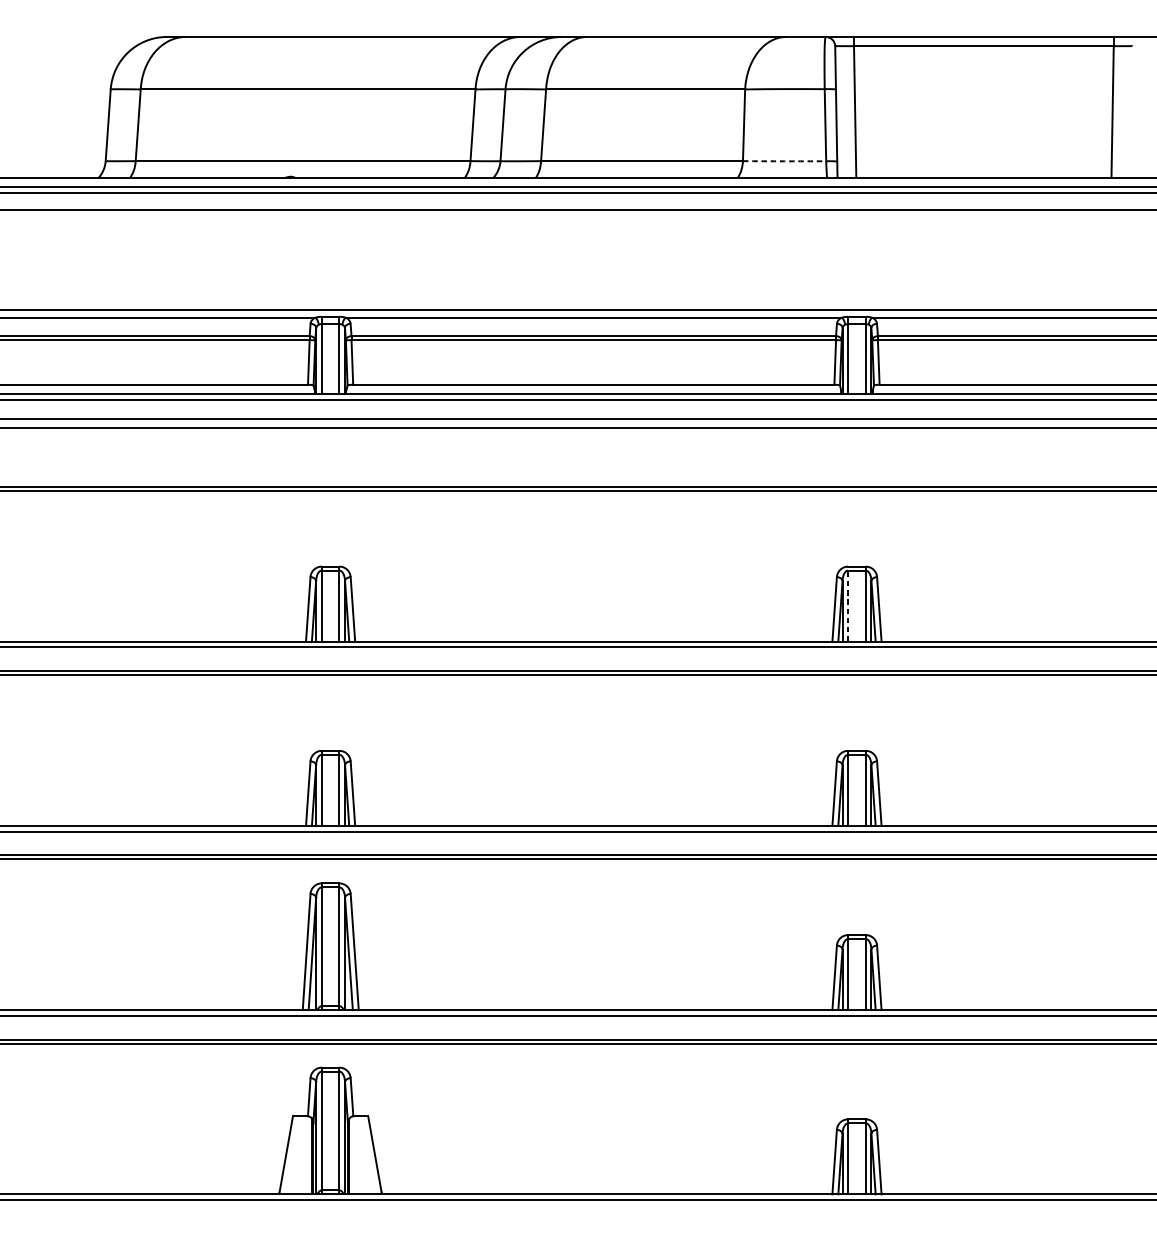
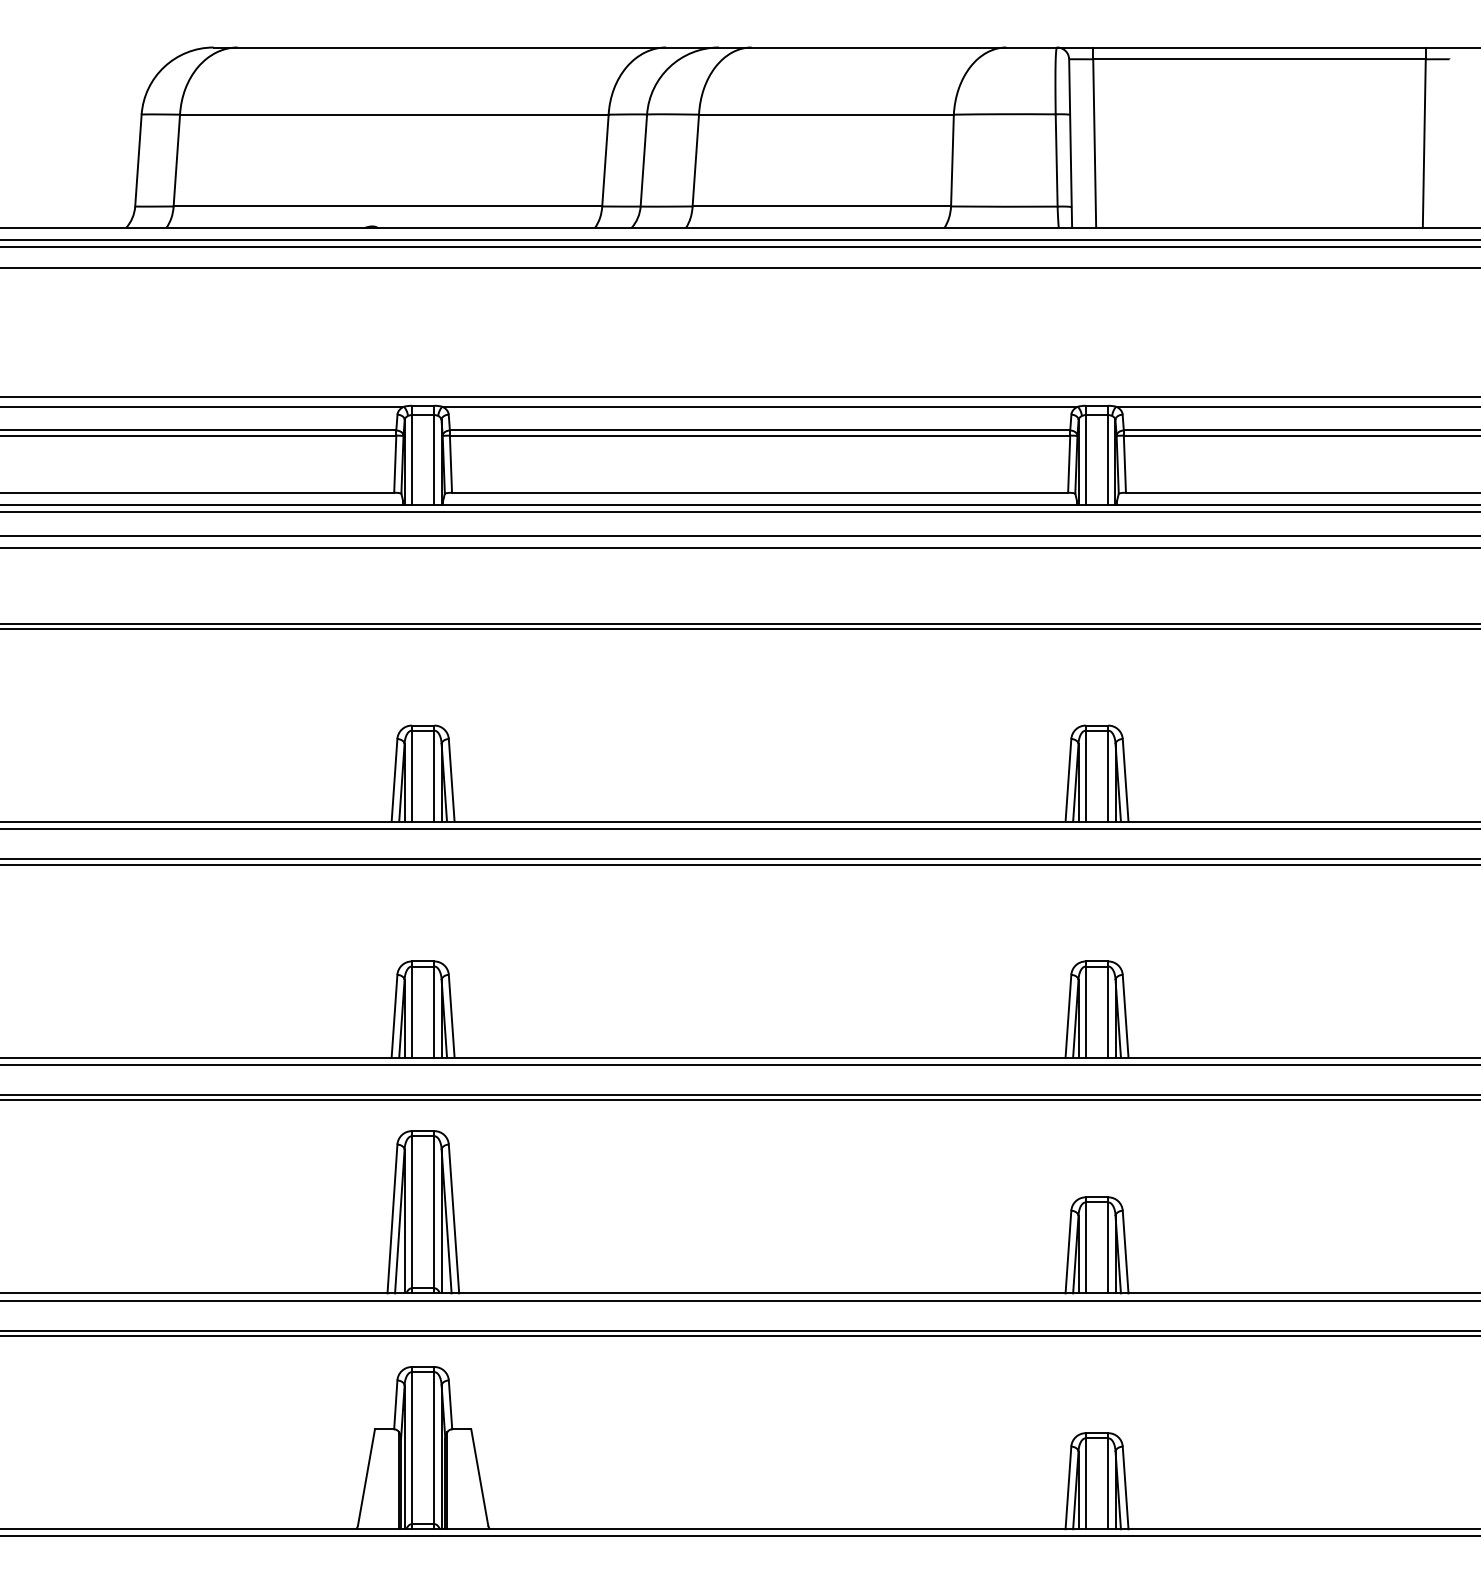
arc: (784, 161) -> (1004, 206), dashed -> solid
line: (847, 604) -> (1085, 773), dashed -> solid

